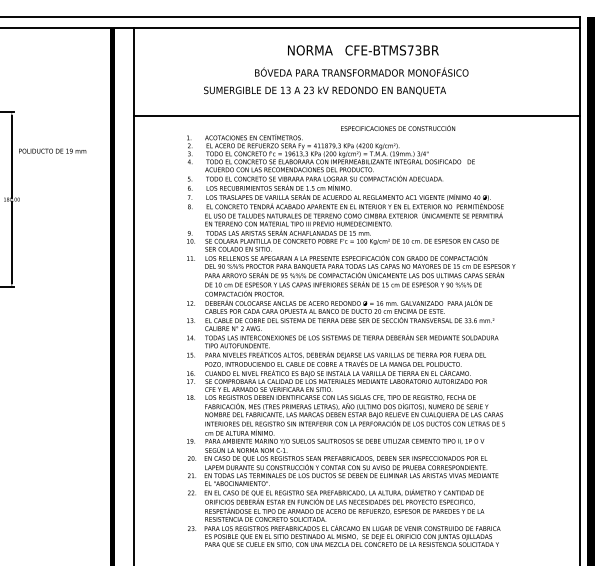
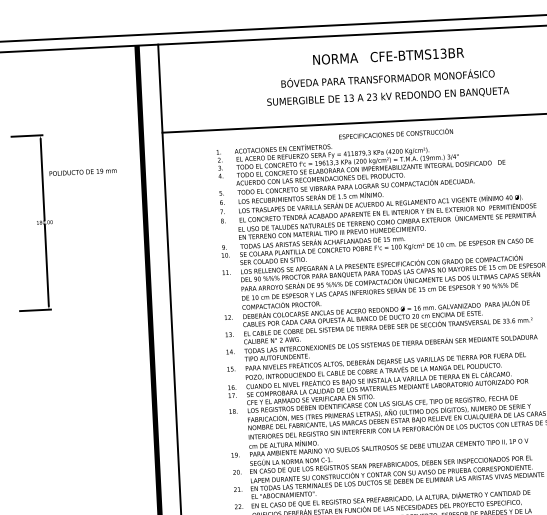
text: (410, 50) -> (435, 54), CFE-BTMS73BR -> CFE-BTMS13BR
text: (324, 90) -> (387, 96), moved
text: (398, 127) -> (396, 133), moved

